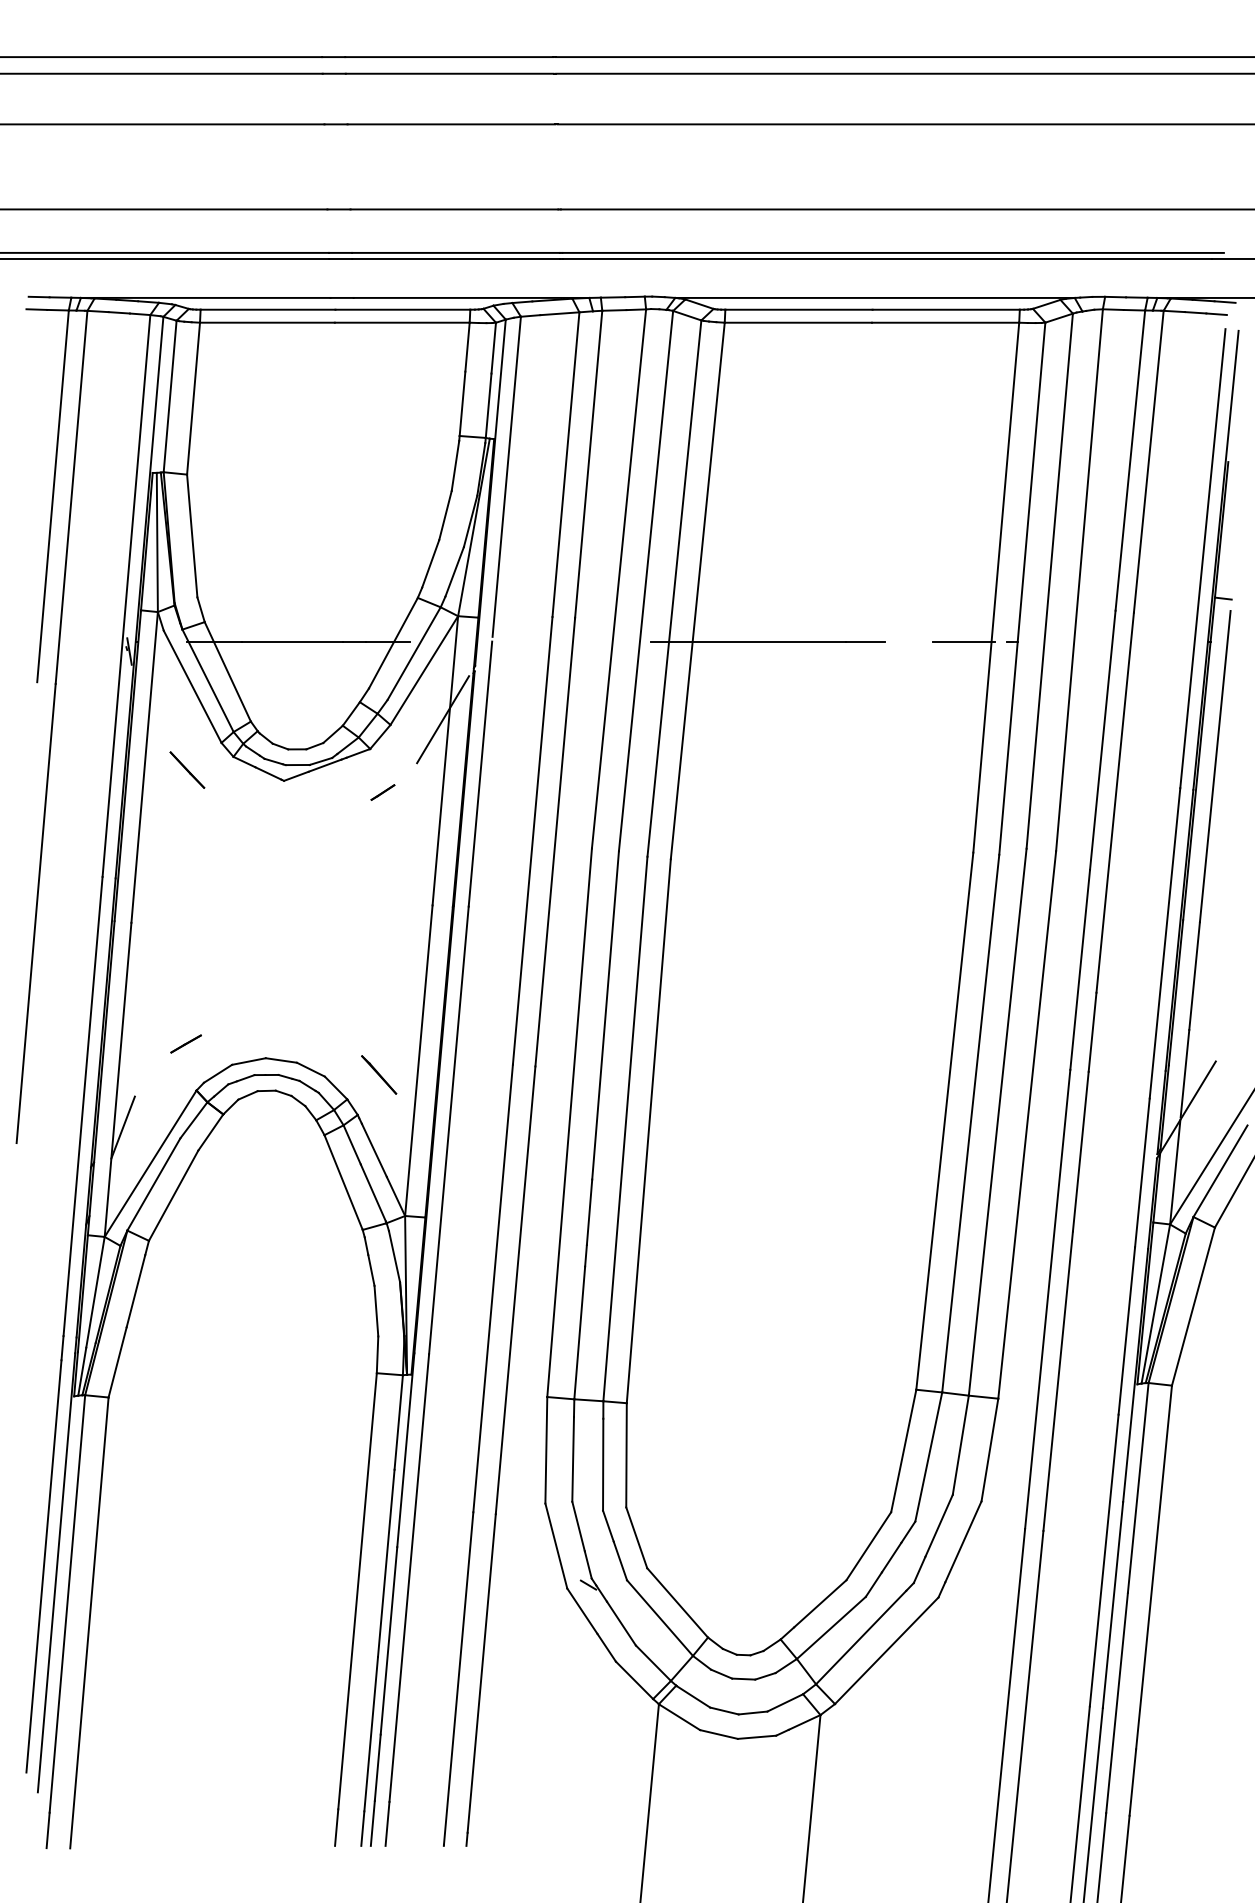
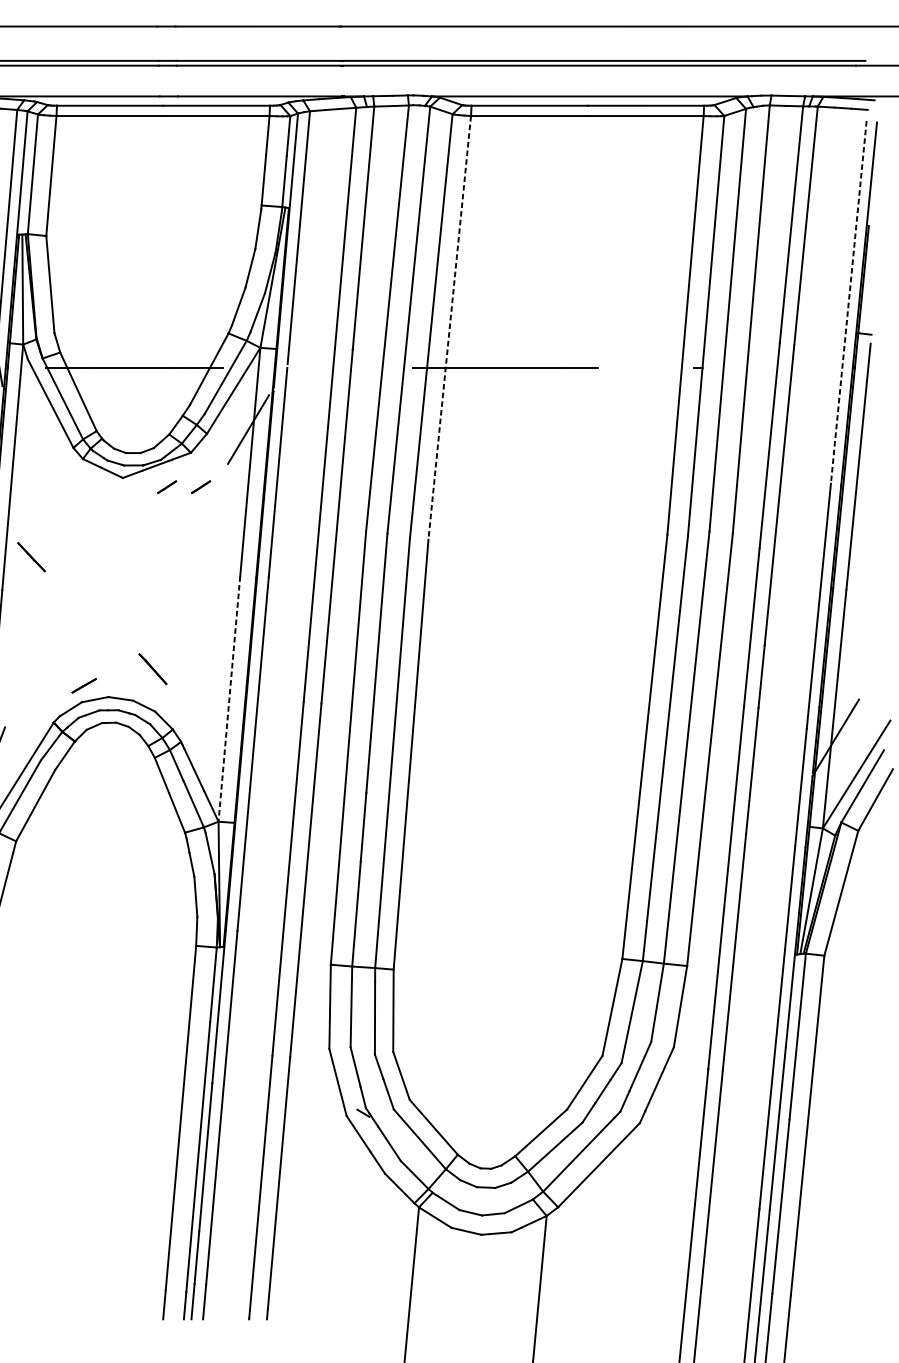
line: (1202, 558) -> (848, 302), solid -> dashed
line: (697, 590) -> (449, 327), solid -> dashed
line: (963, 641) -> (659, 367), removed
line: (187, 769) -> (31, 556), moved
line: (339, 792) -> (166, 487), added
line: (185, 1043) -> (83, 685), moved
line: (418, 1060) -> (229, 698), solid -> dashed
line: (379, 1074) -> (153, 668), moved

